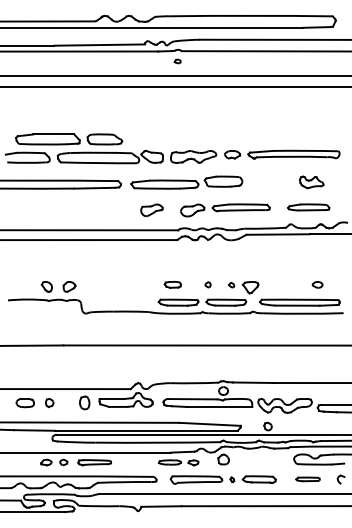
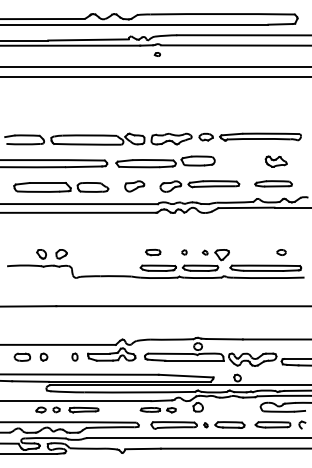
part: (69, 139) -> (61, 187), moved
part: (84, 402) -> (74, 356), size x0.62
part: (307, 479) -> (272, 424), size x1.67

